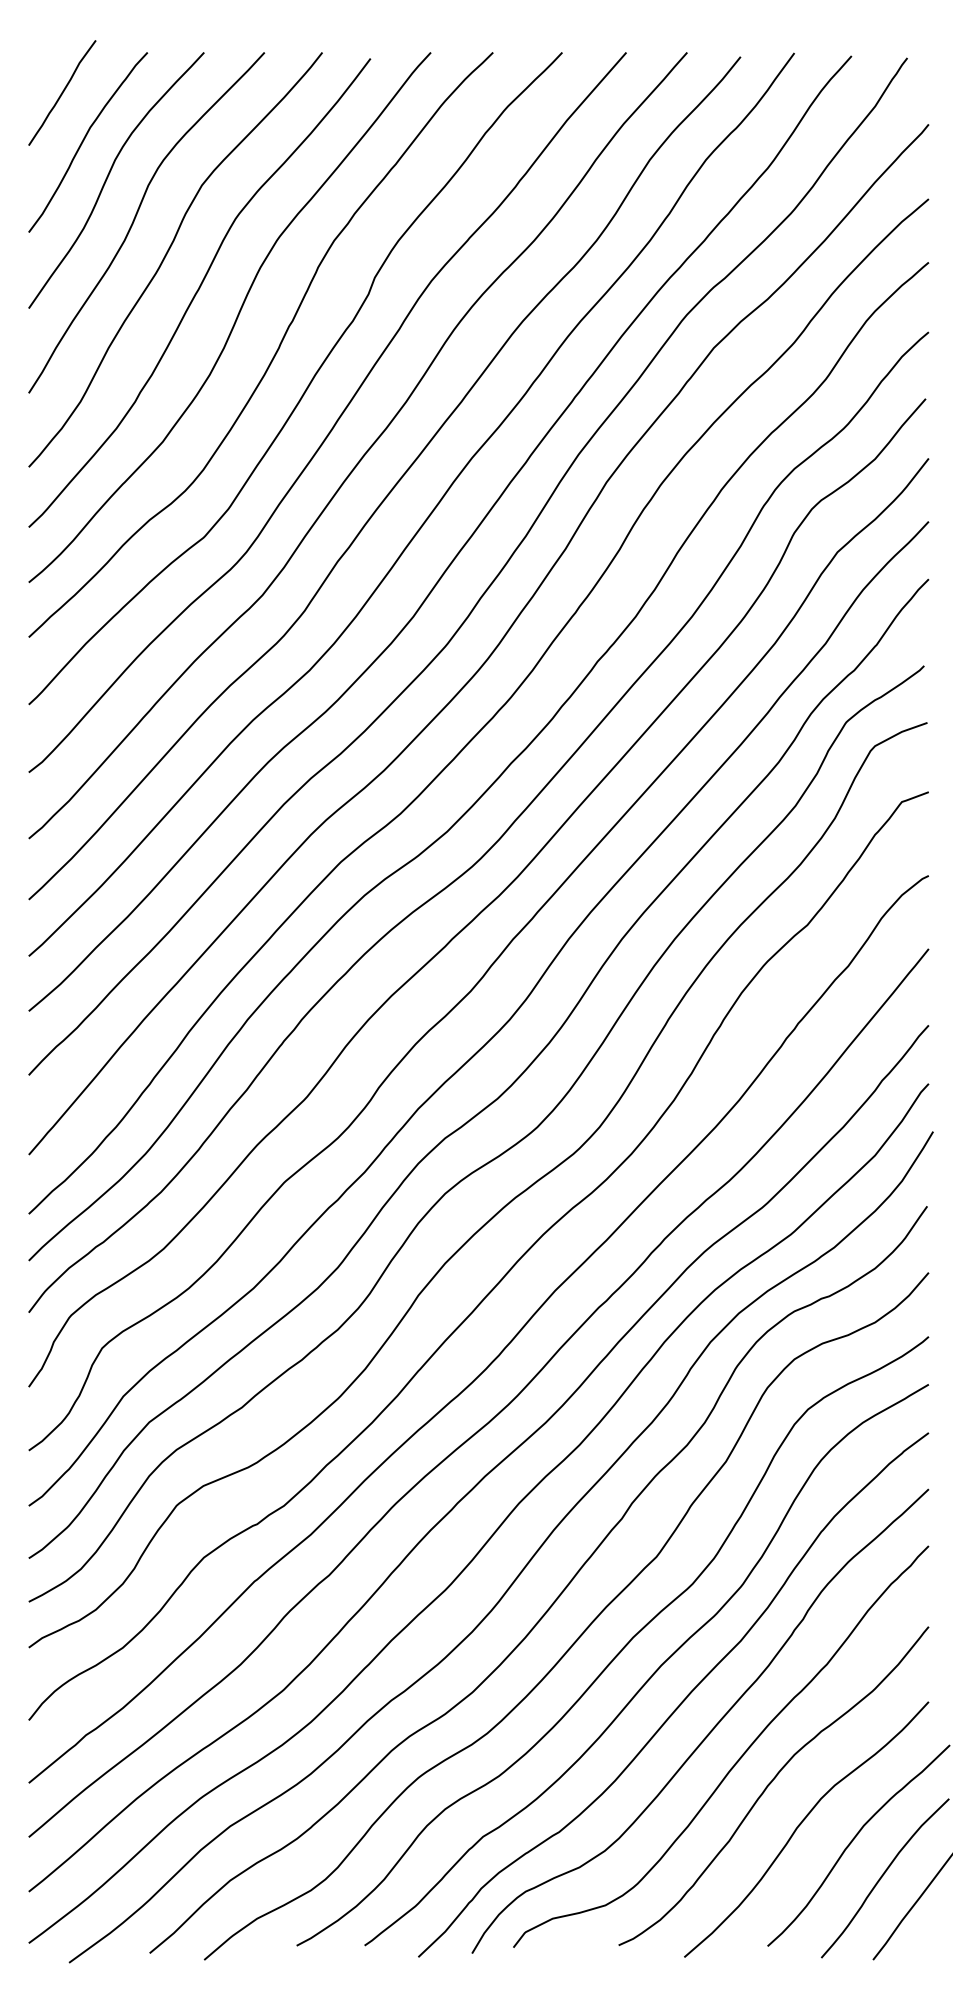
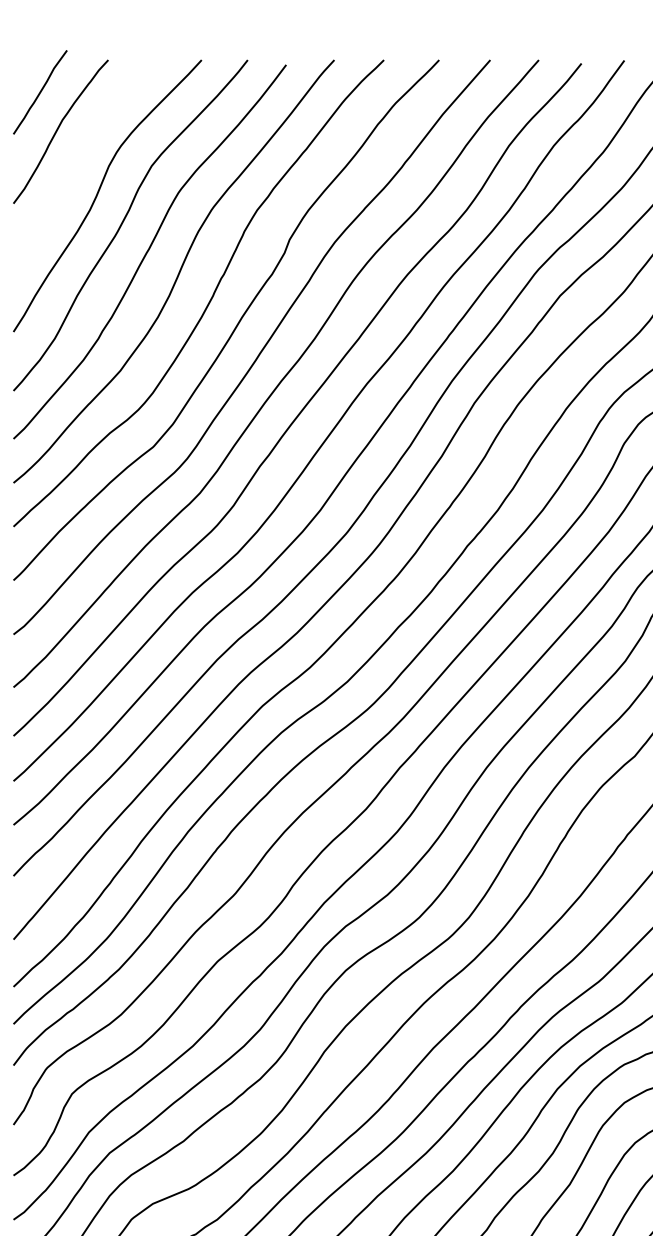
curve: (108, 177) -> (77, 159), removed

